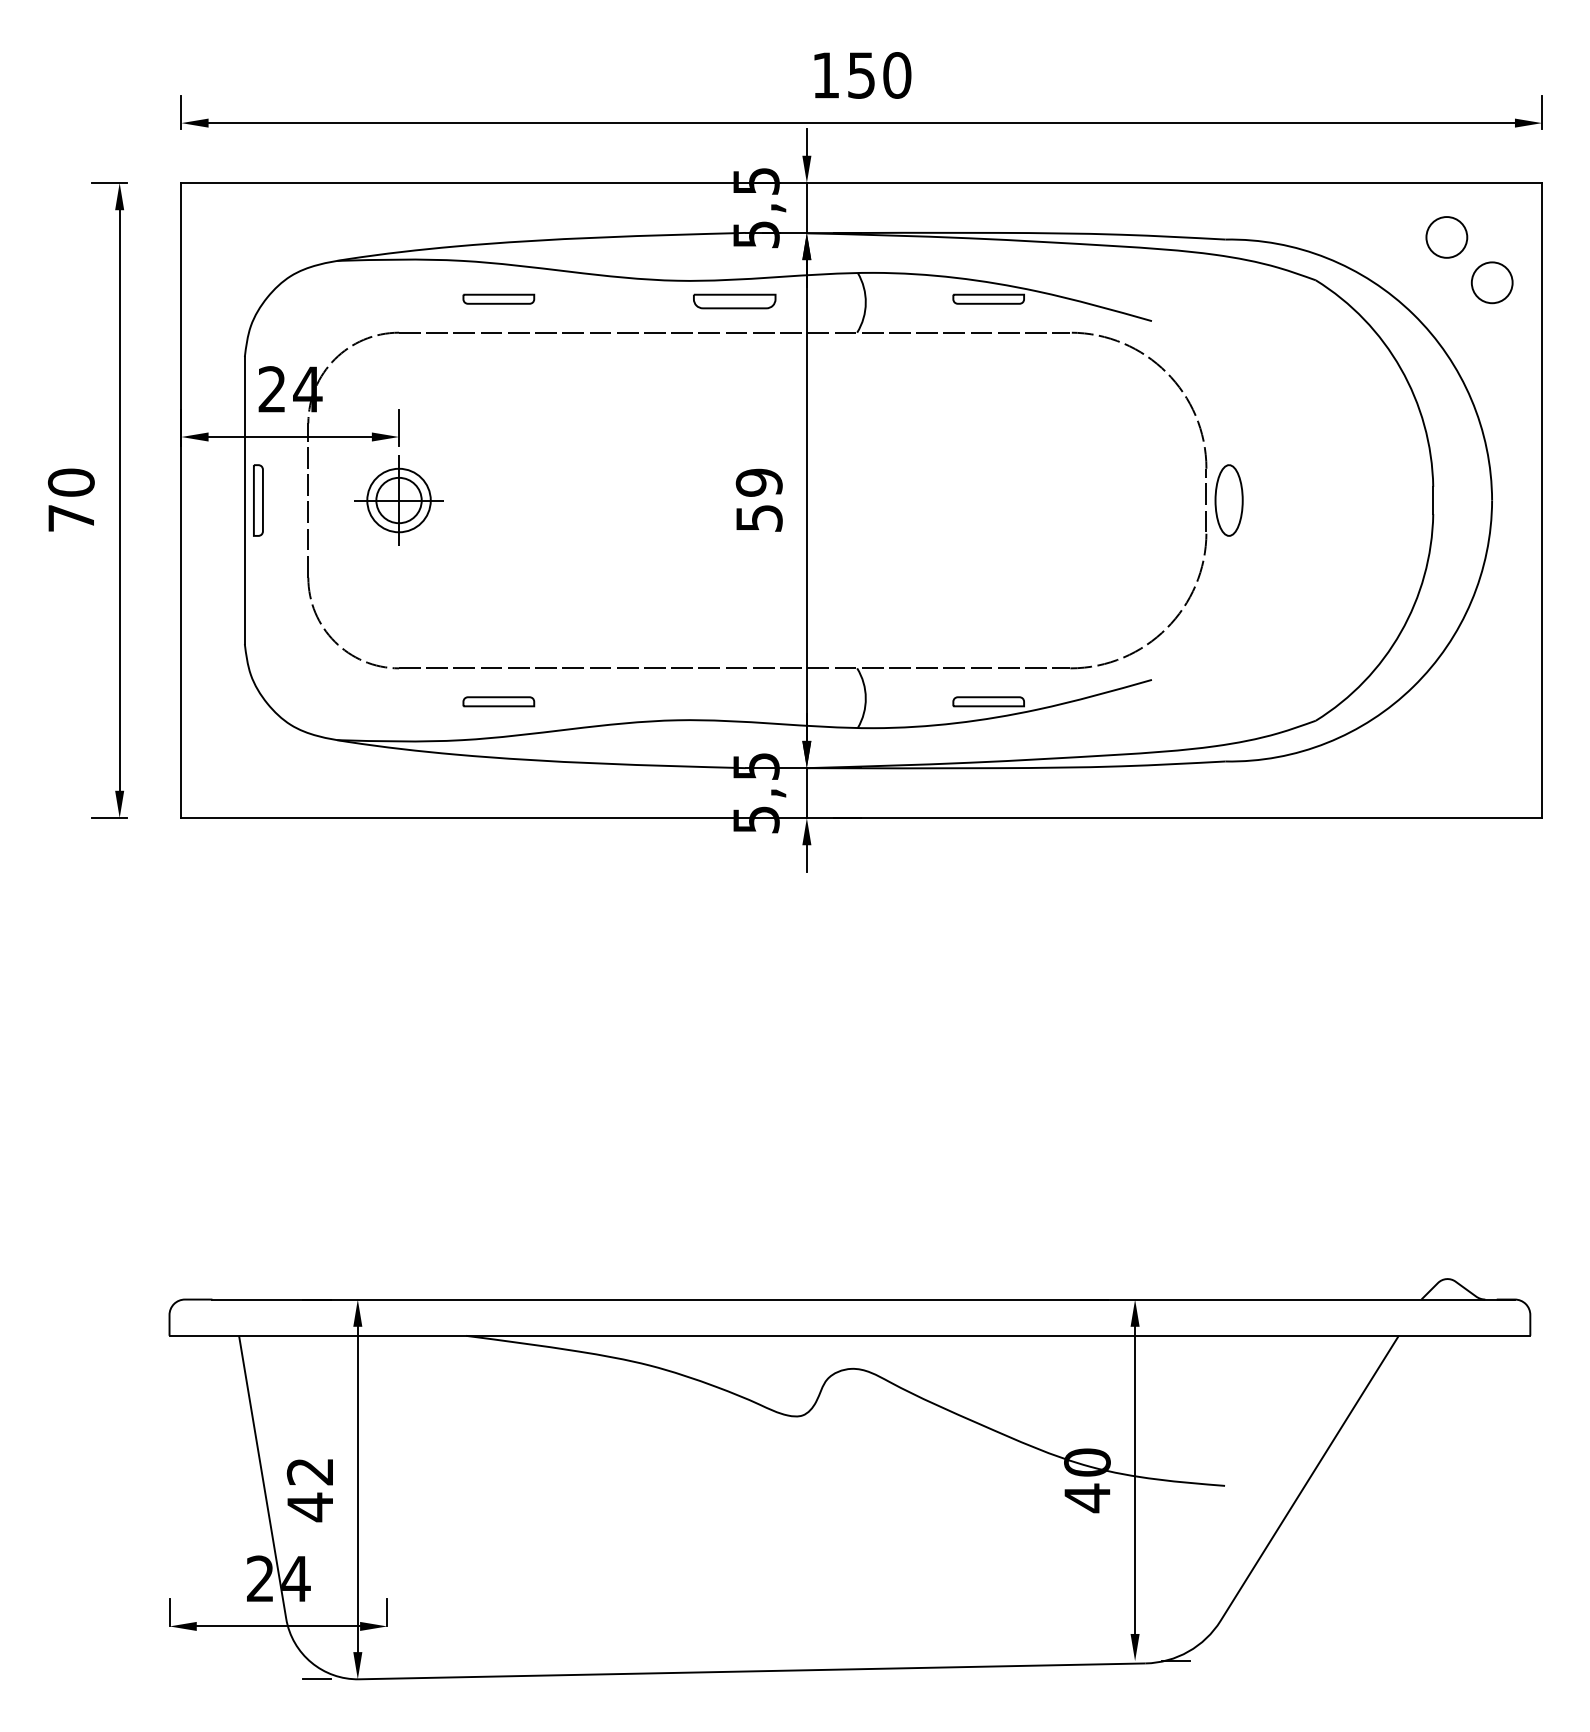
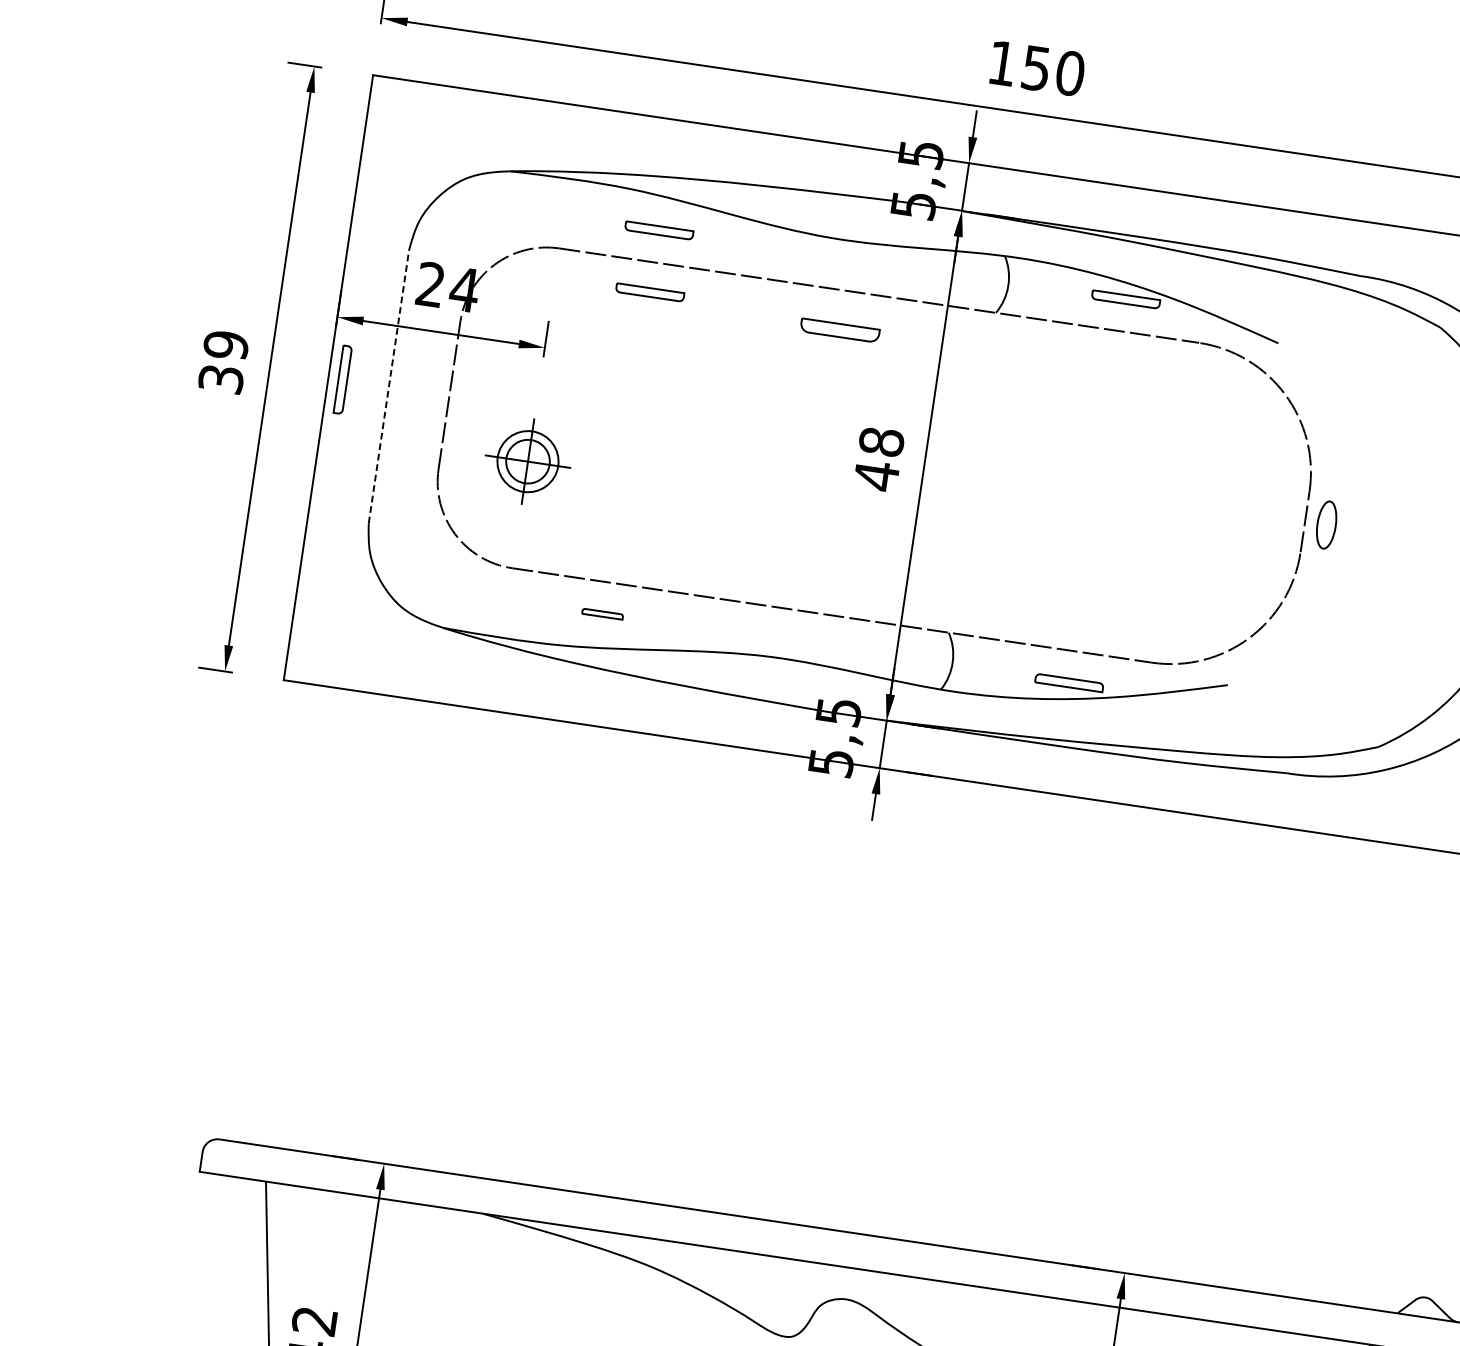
part: (734, 301) -> (839, 330), moved
part: (498, 363) -> (649, 291), added
text: (70, 499) -> (223, 361), 70 -> 39
line: (244, 500) -> (388, 386), solid -> dashed
part: (258, 500) -> (342, 379), moved
part: (398, 500) -> (527, 461), moved
text: (759, 500) -> (879, 459), 59 -> 48
part: (1228, 500) -> (1326, 524), size x0.7
part: (498, 701) -> (602, 613), size x0.6

